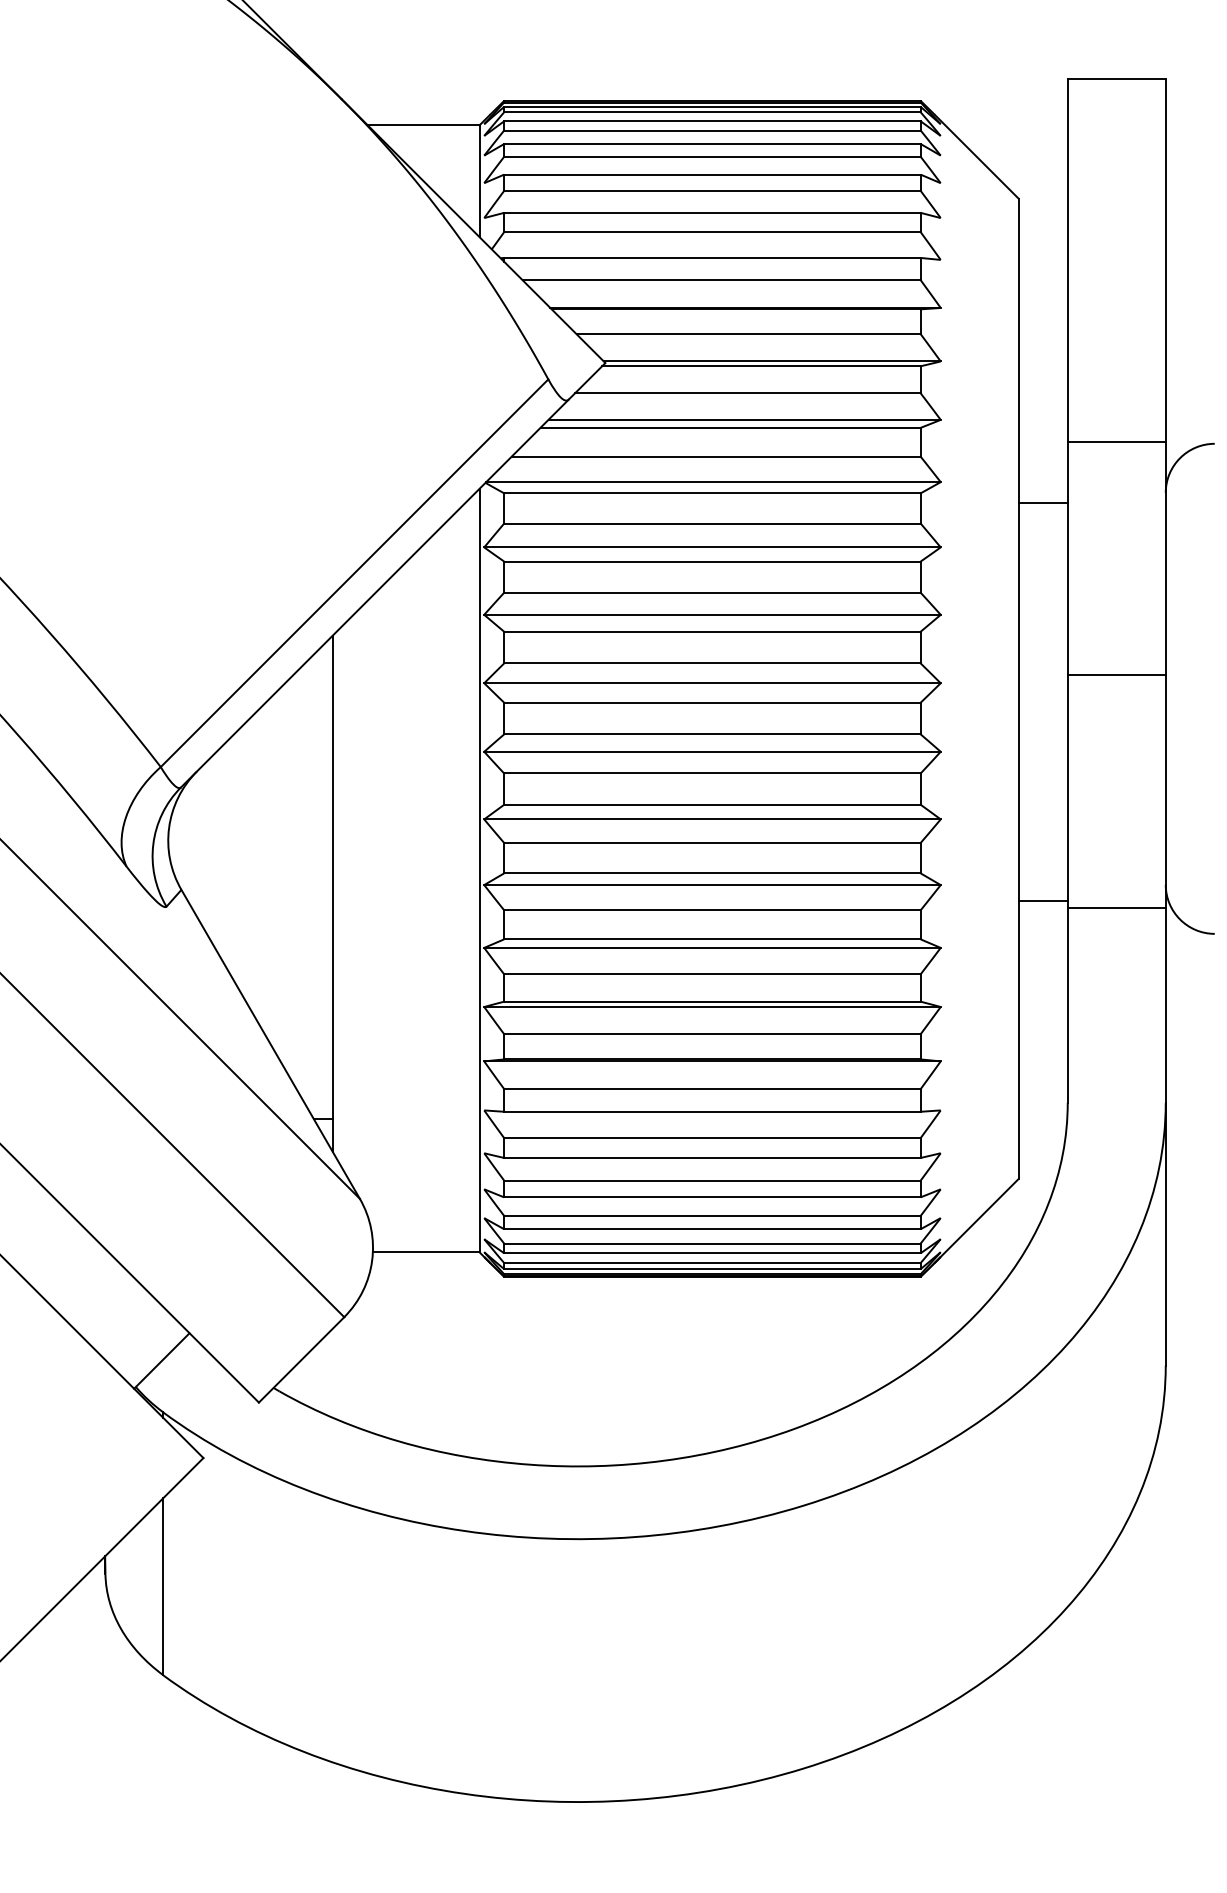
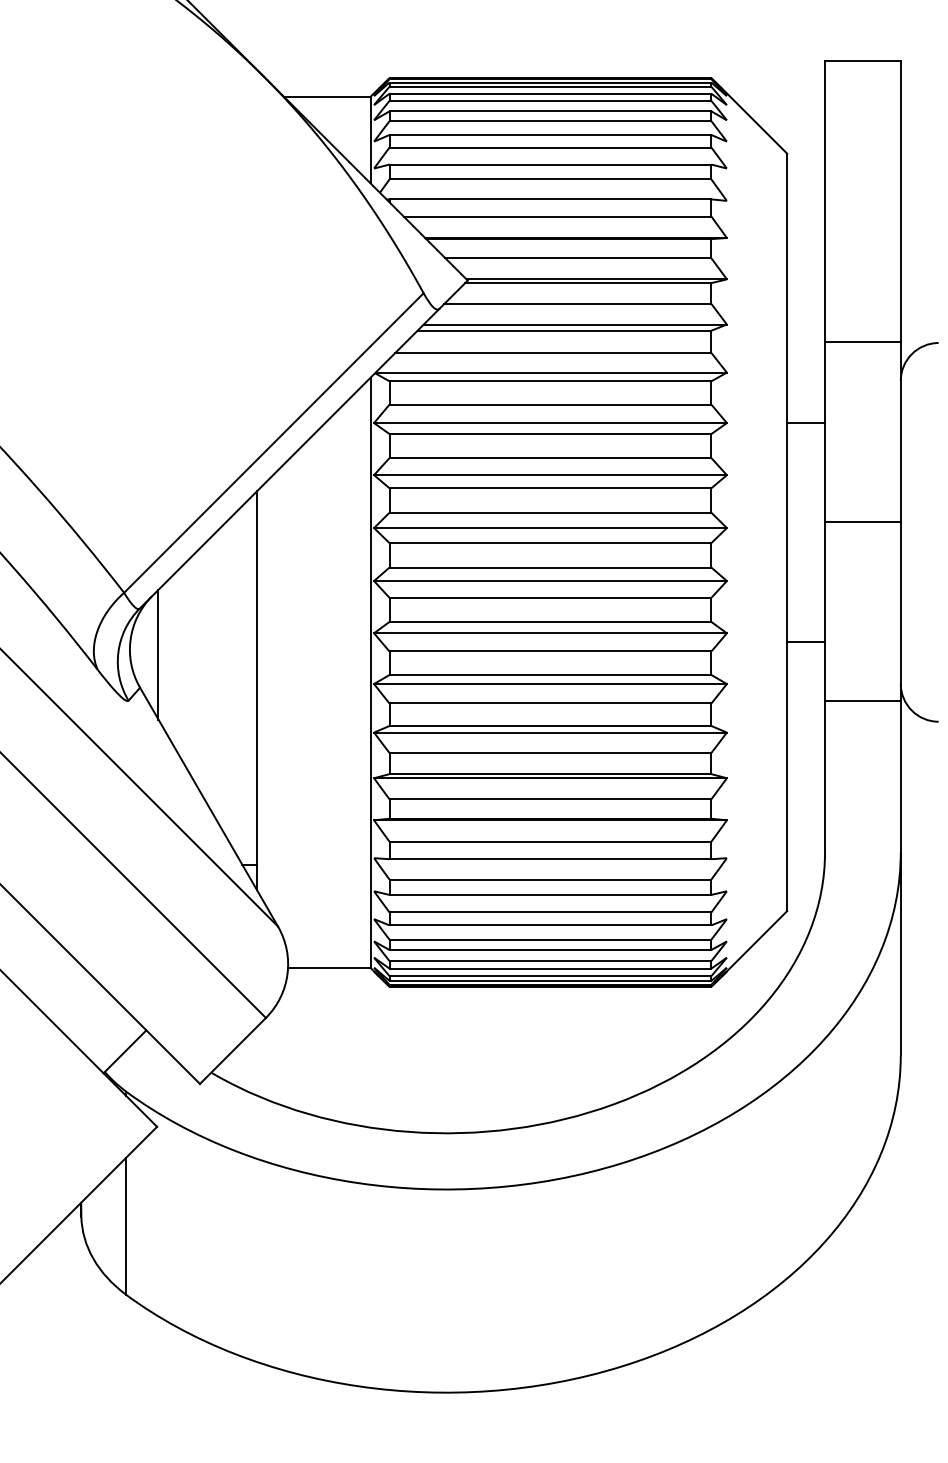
line: (1042, 502) -> (805, 422), moved
line: (205, 847) -> (158, 654), added
line: (1042, 900) -> (805, 641), moved

